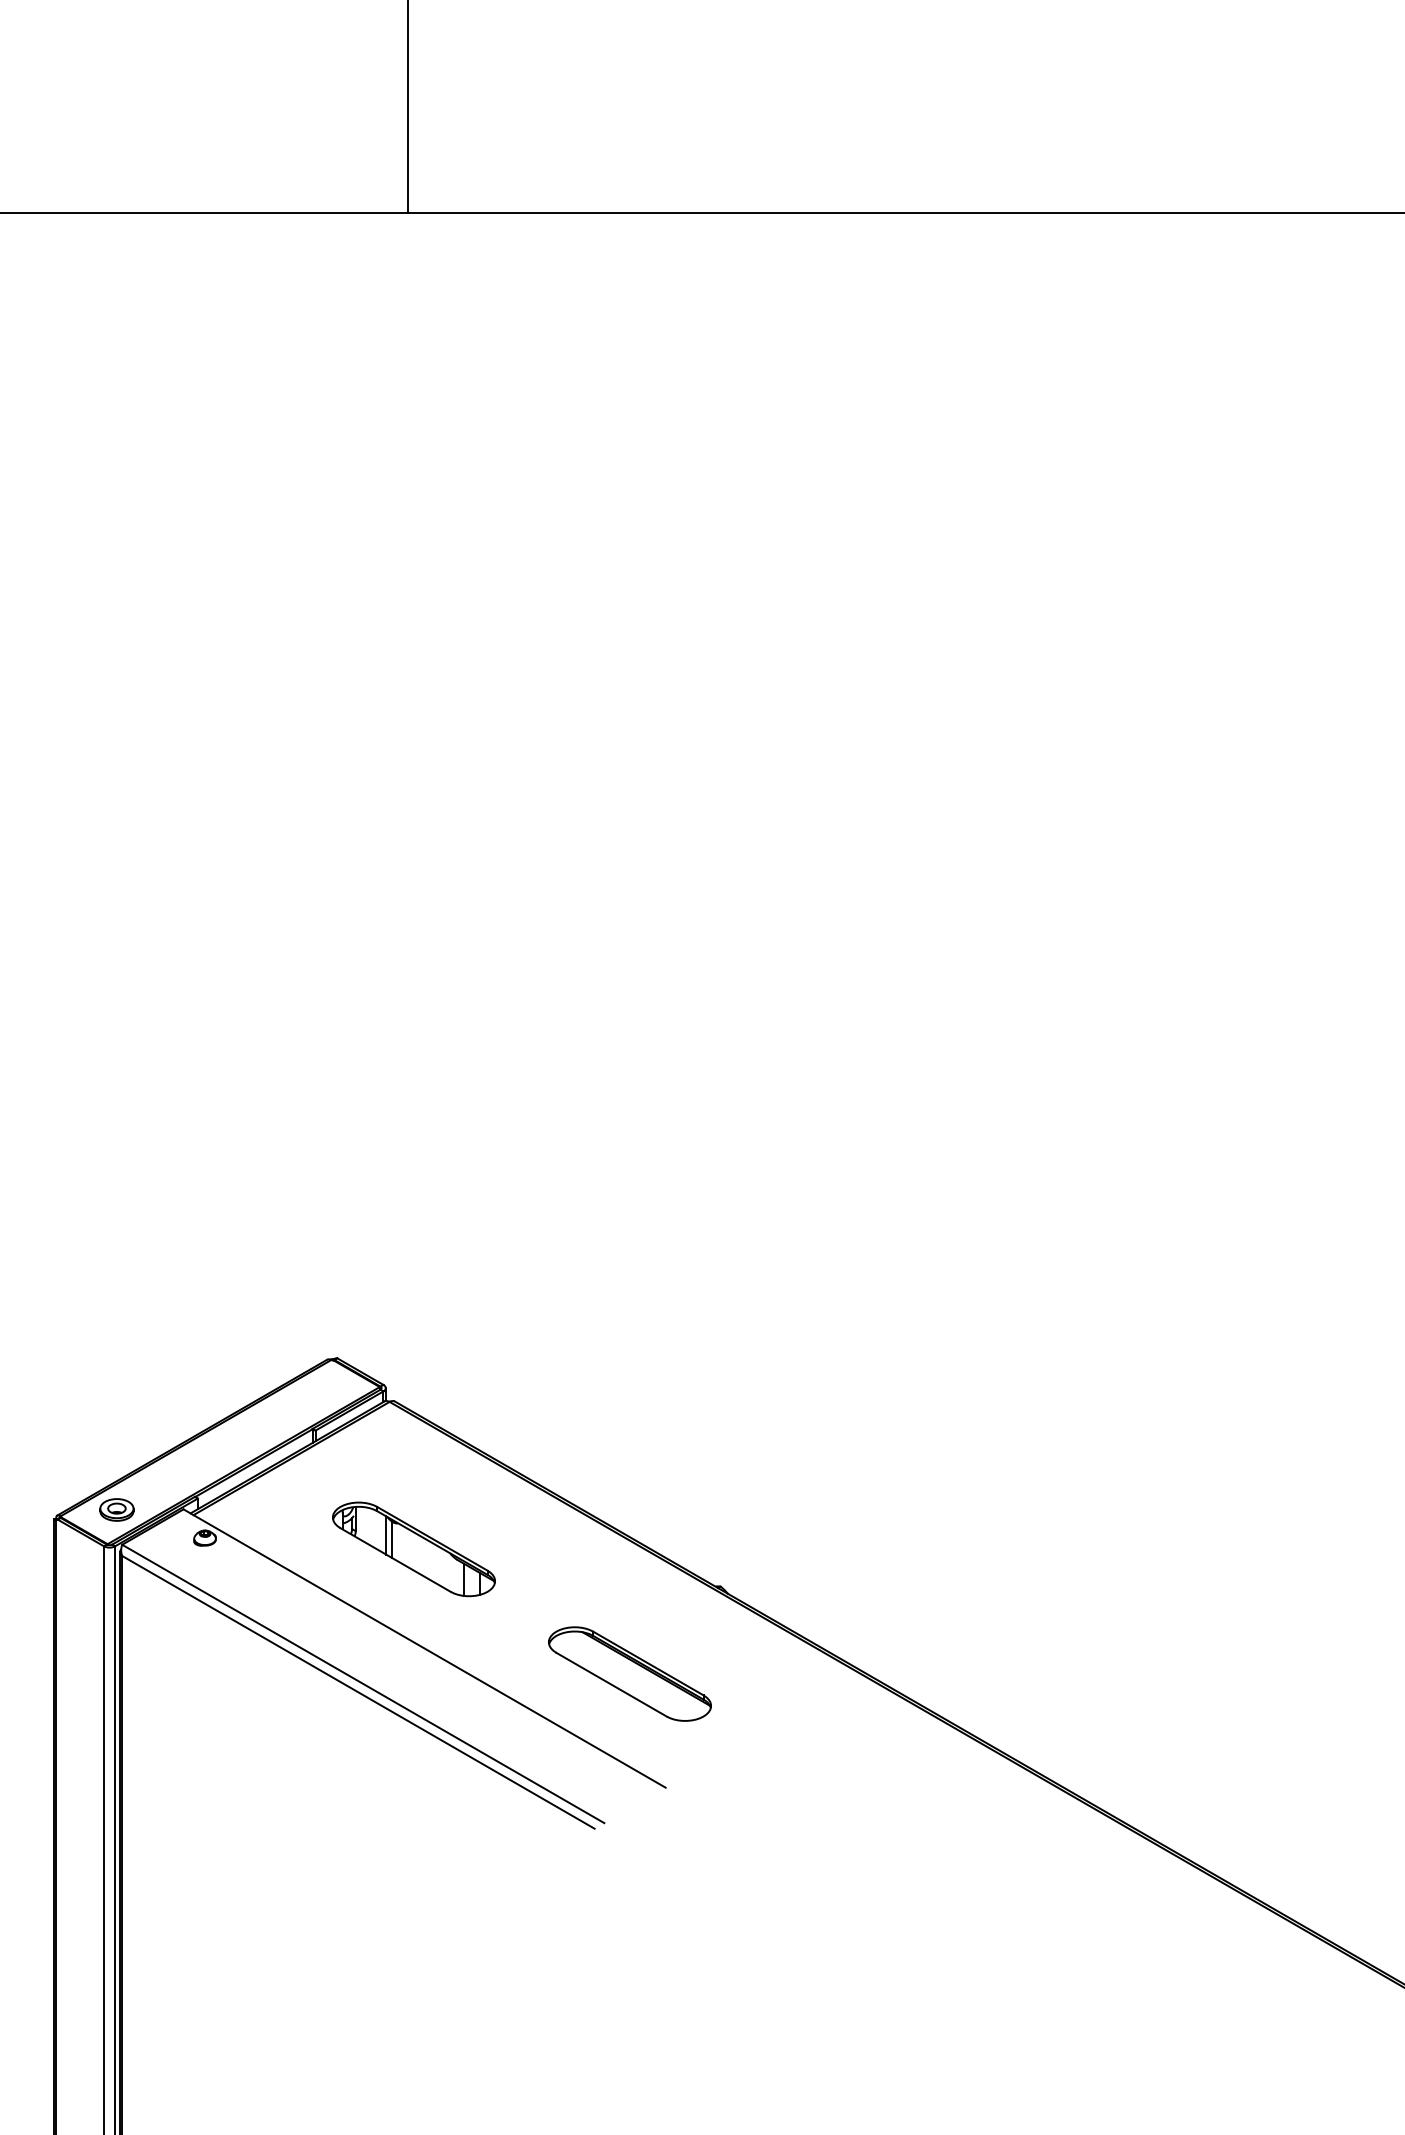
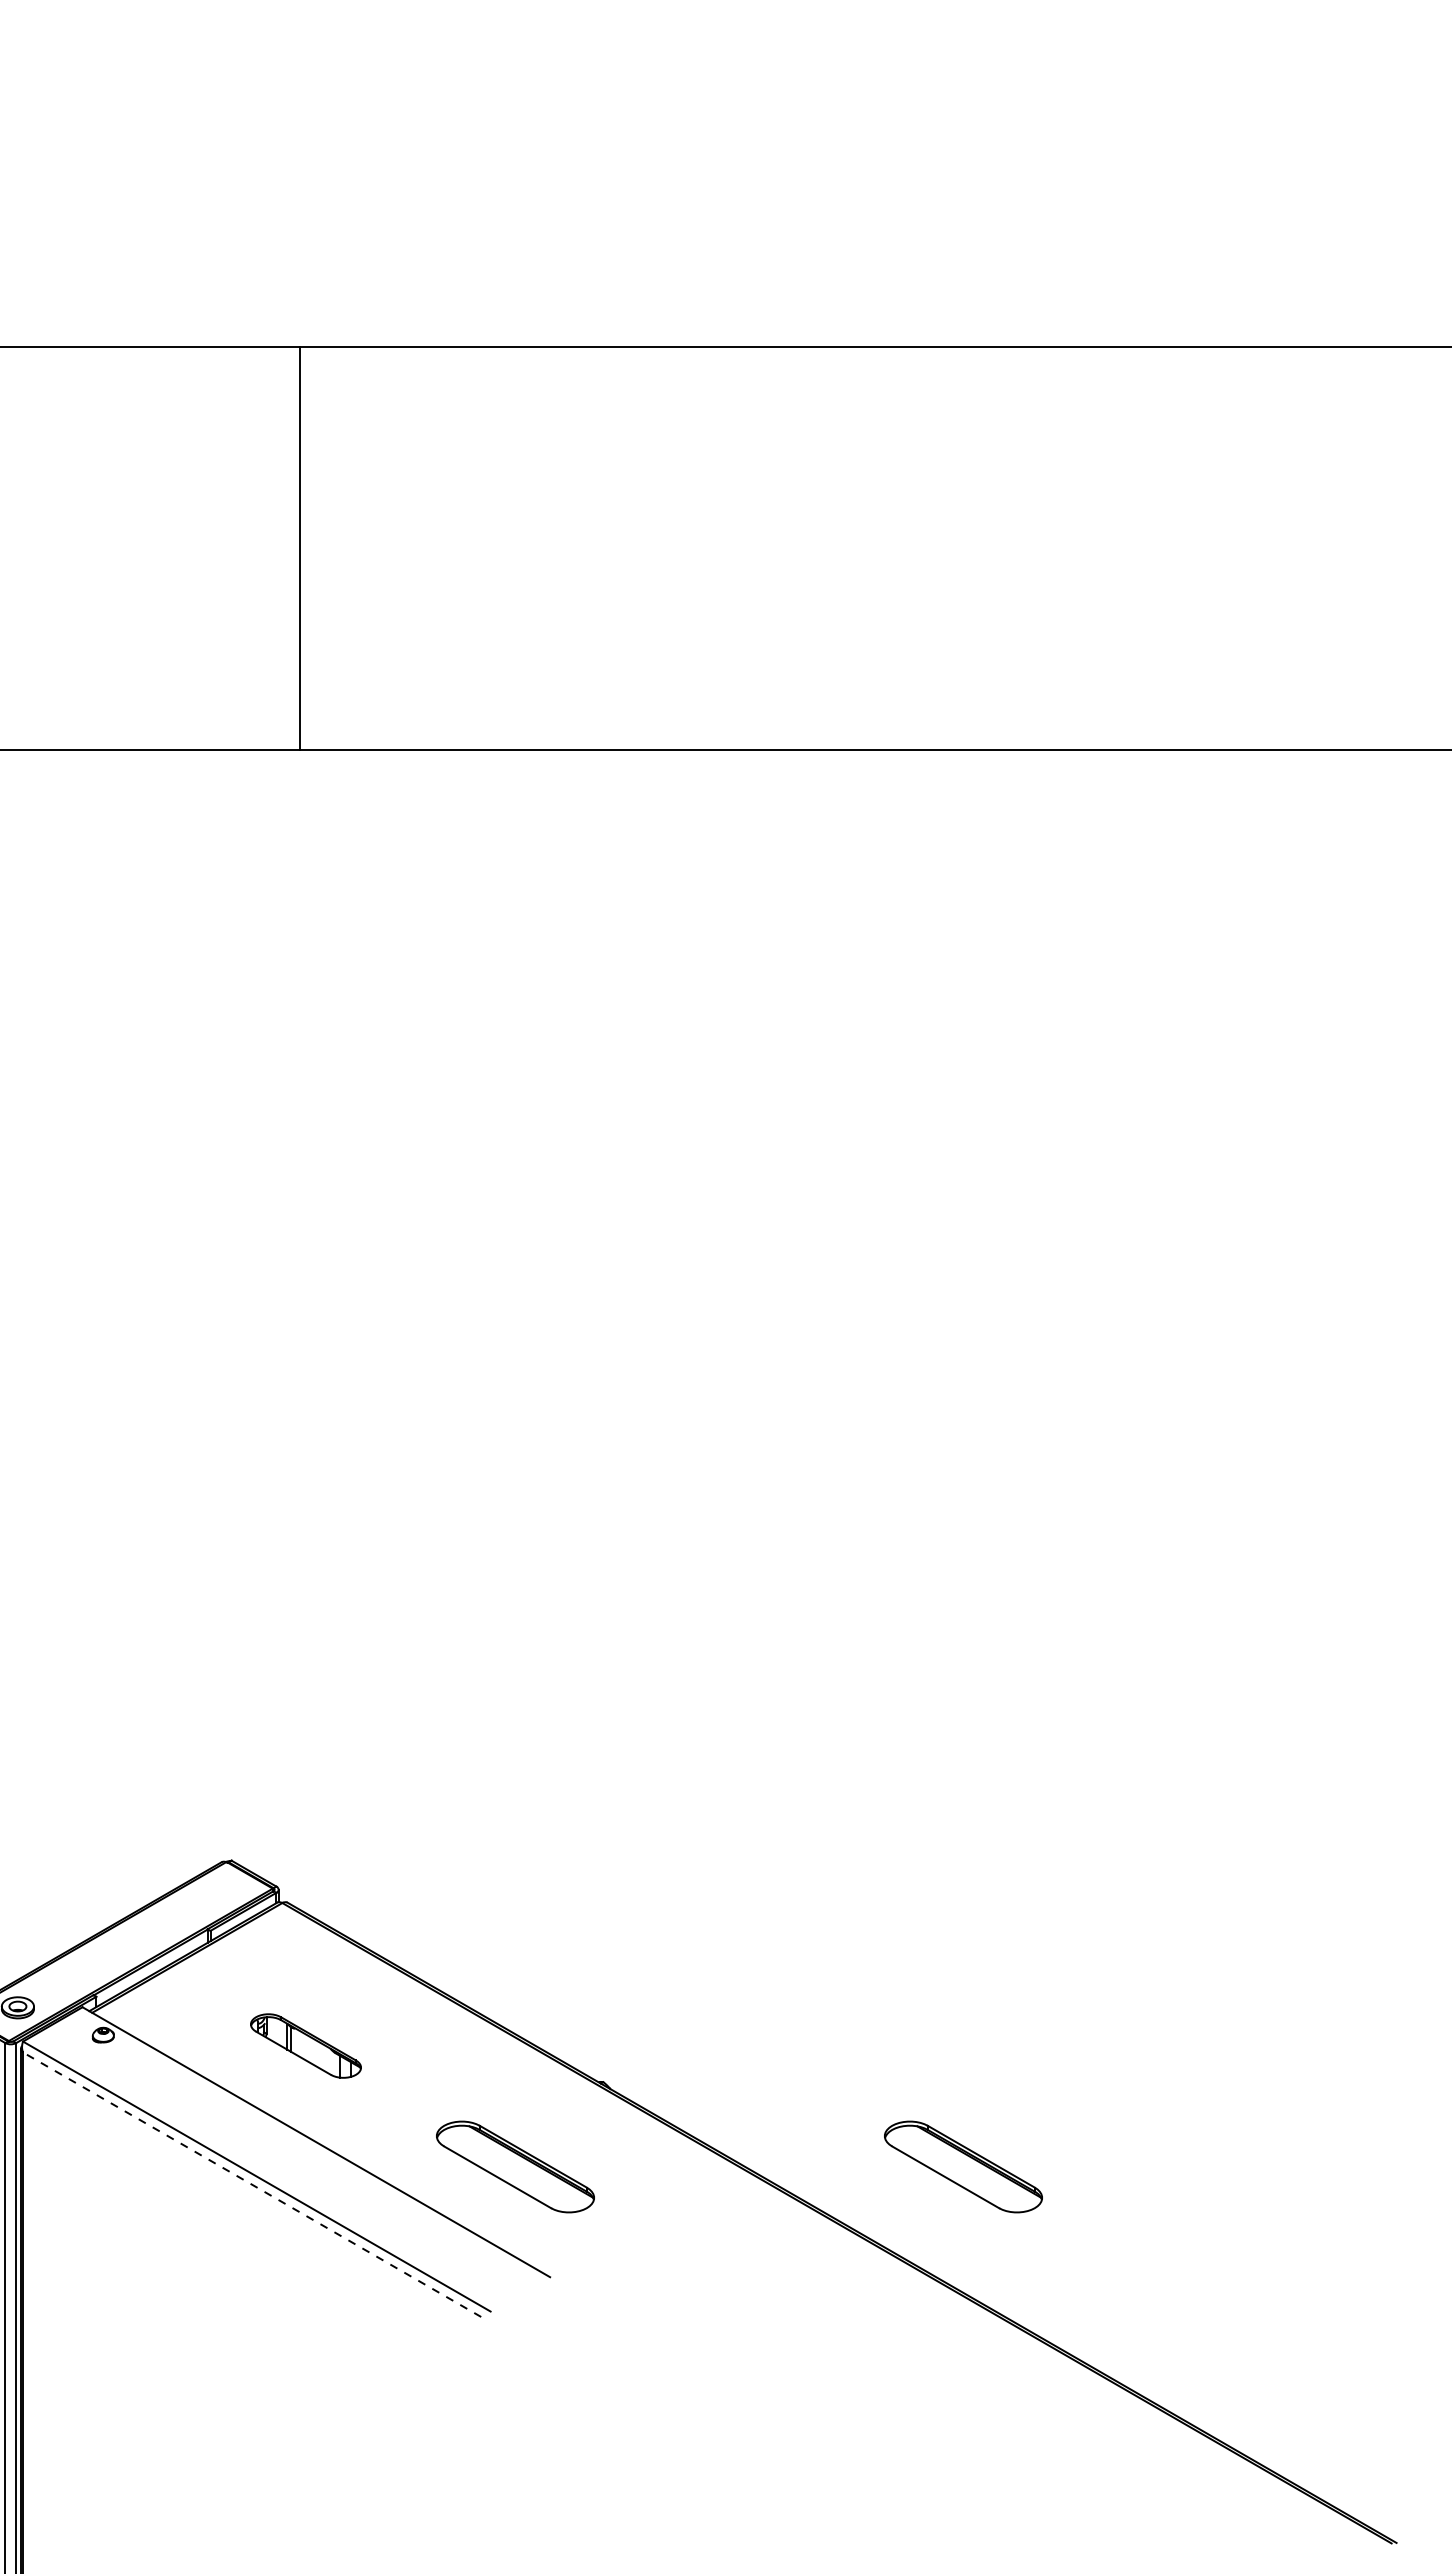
part: (413, 1548) -> (305, 2045), size x0.7
part: (1091, 1673) -> (963, 2166), added
line: (358, 1692) -> (252, 2184), solid -> dashed

